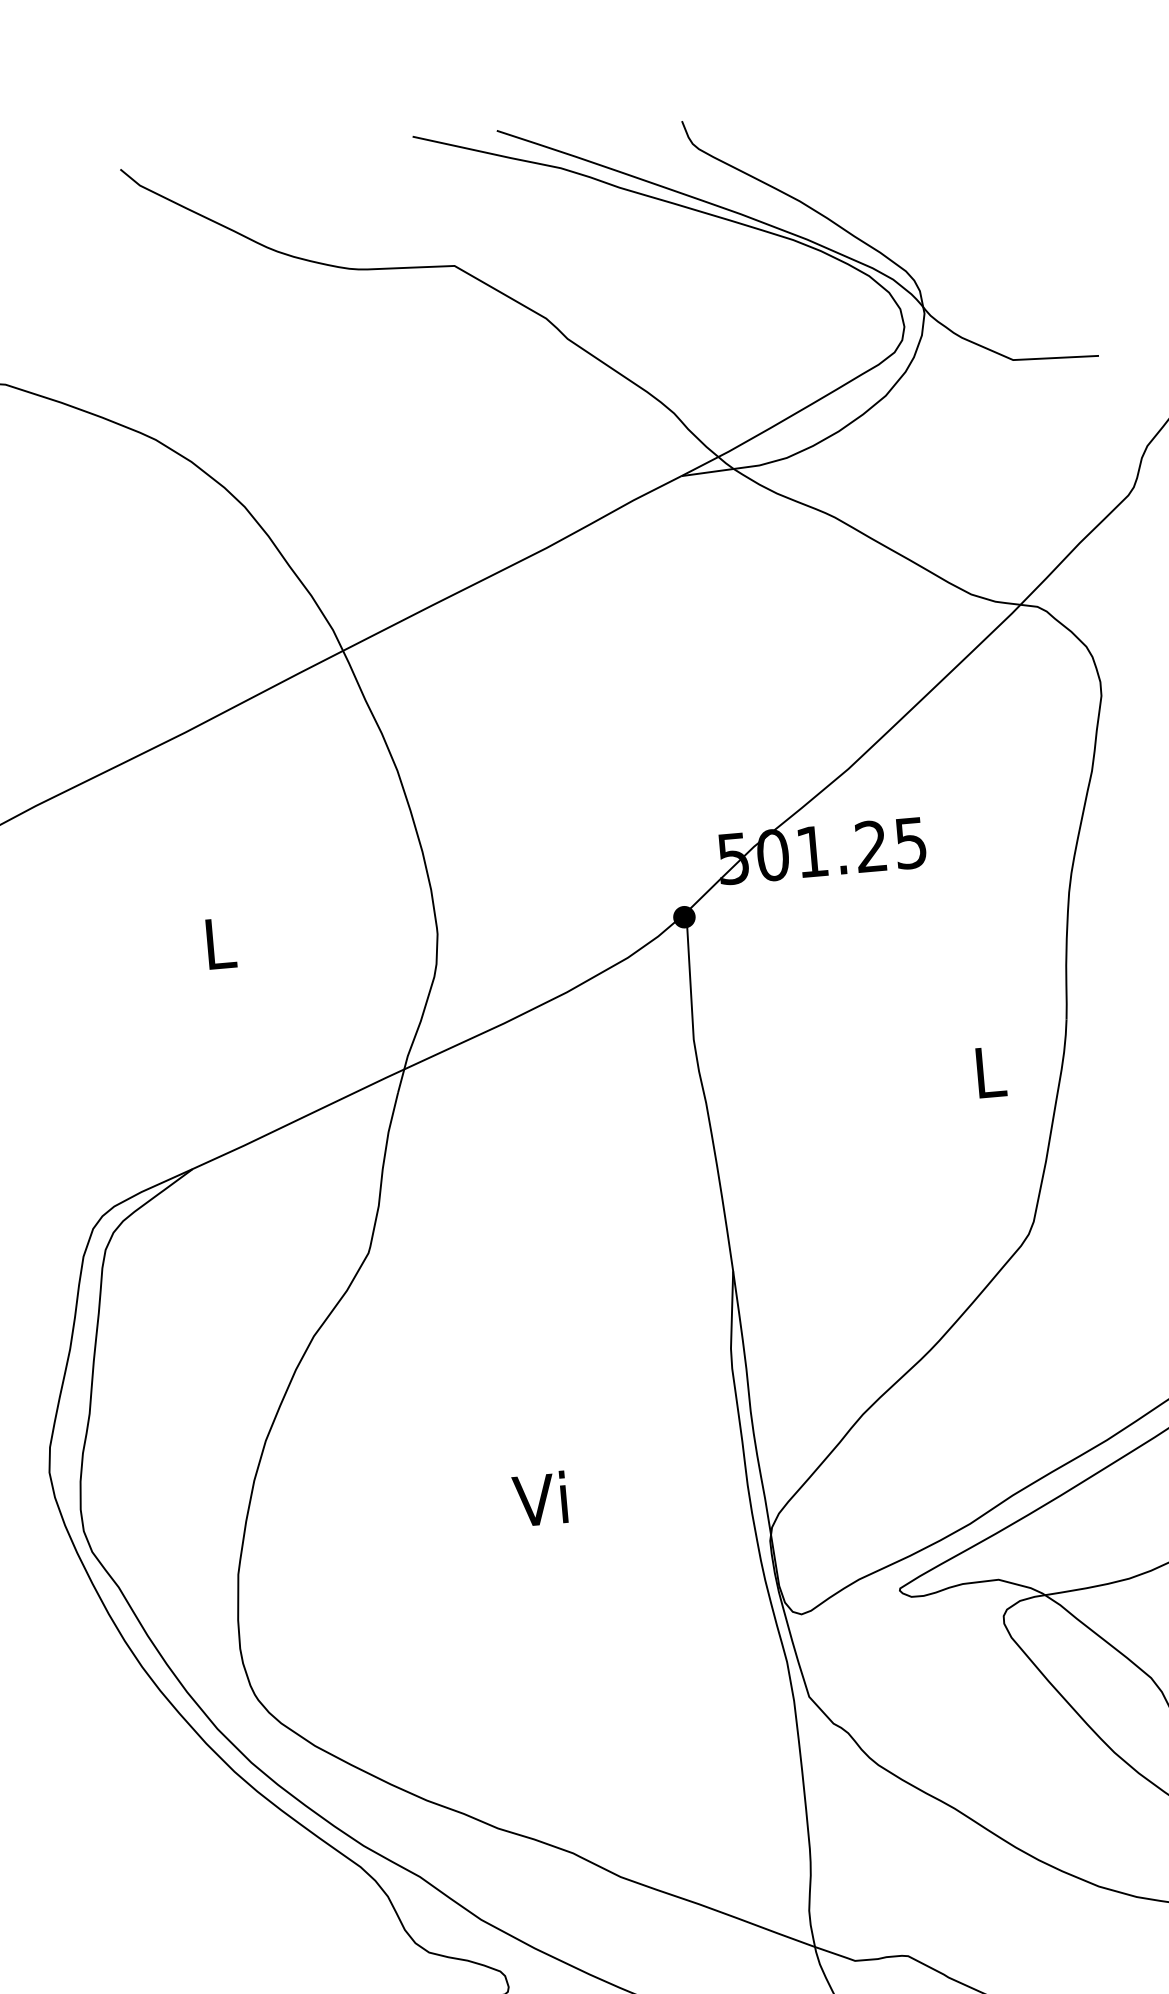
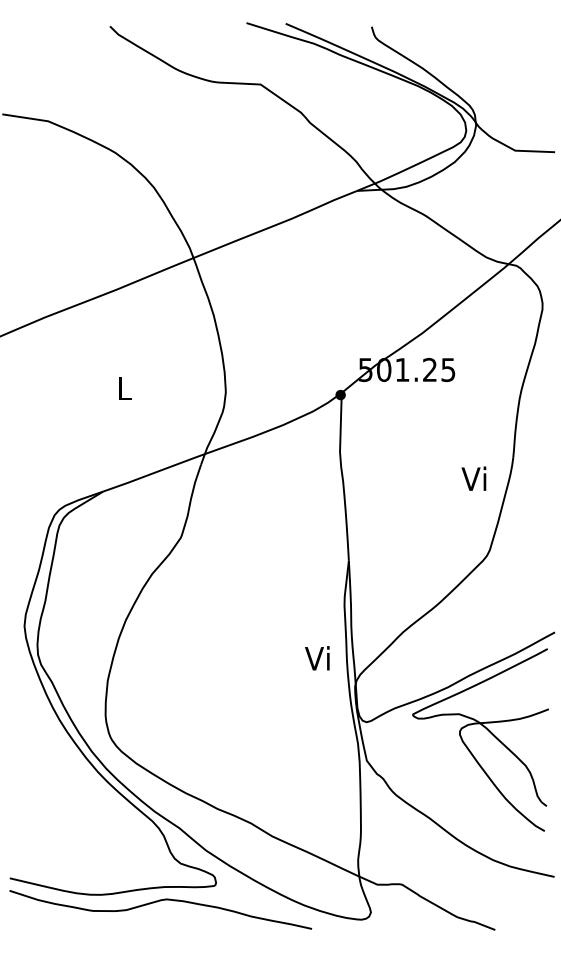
text: (985, 1071) -> (473, 478), L -> Vi
text: (540, 1499) -> (317, 658), moved

